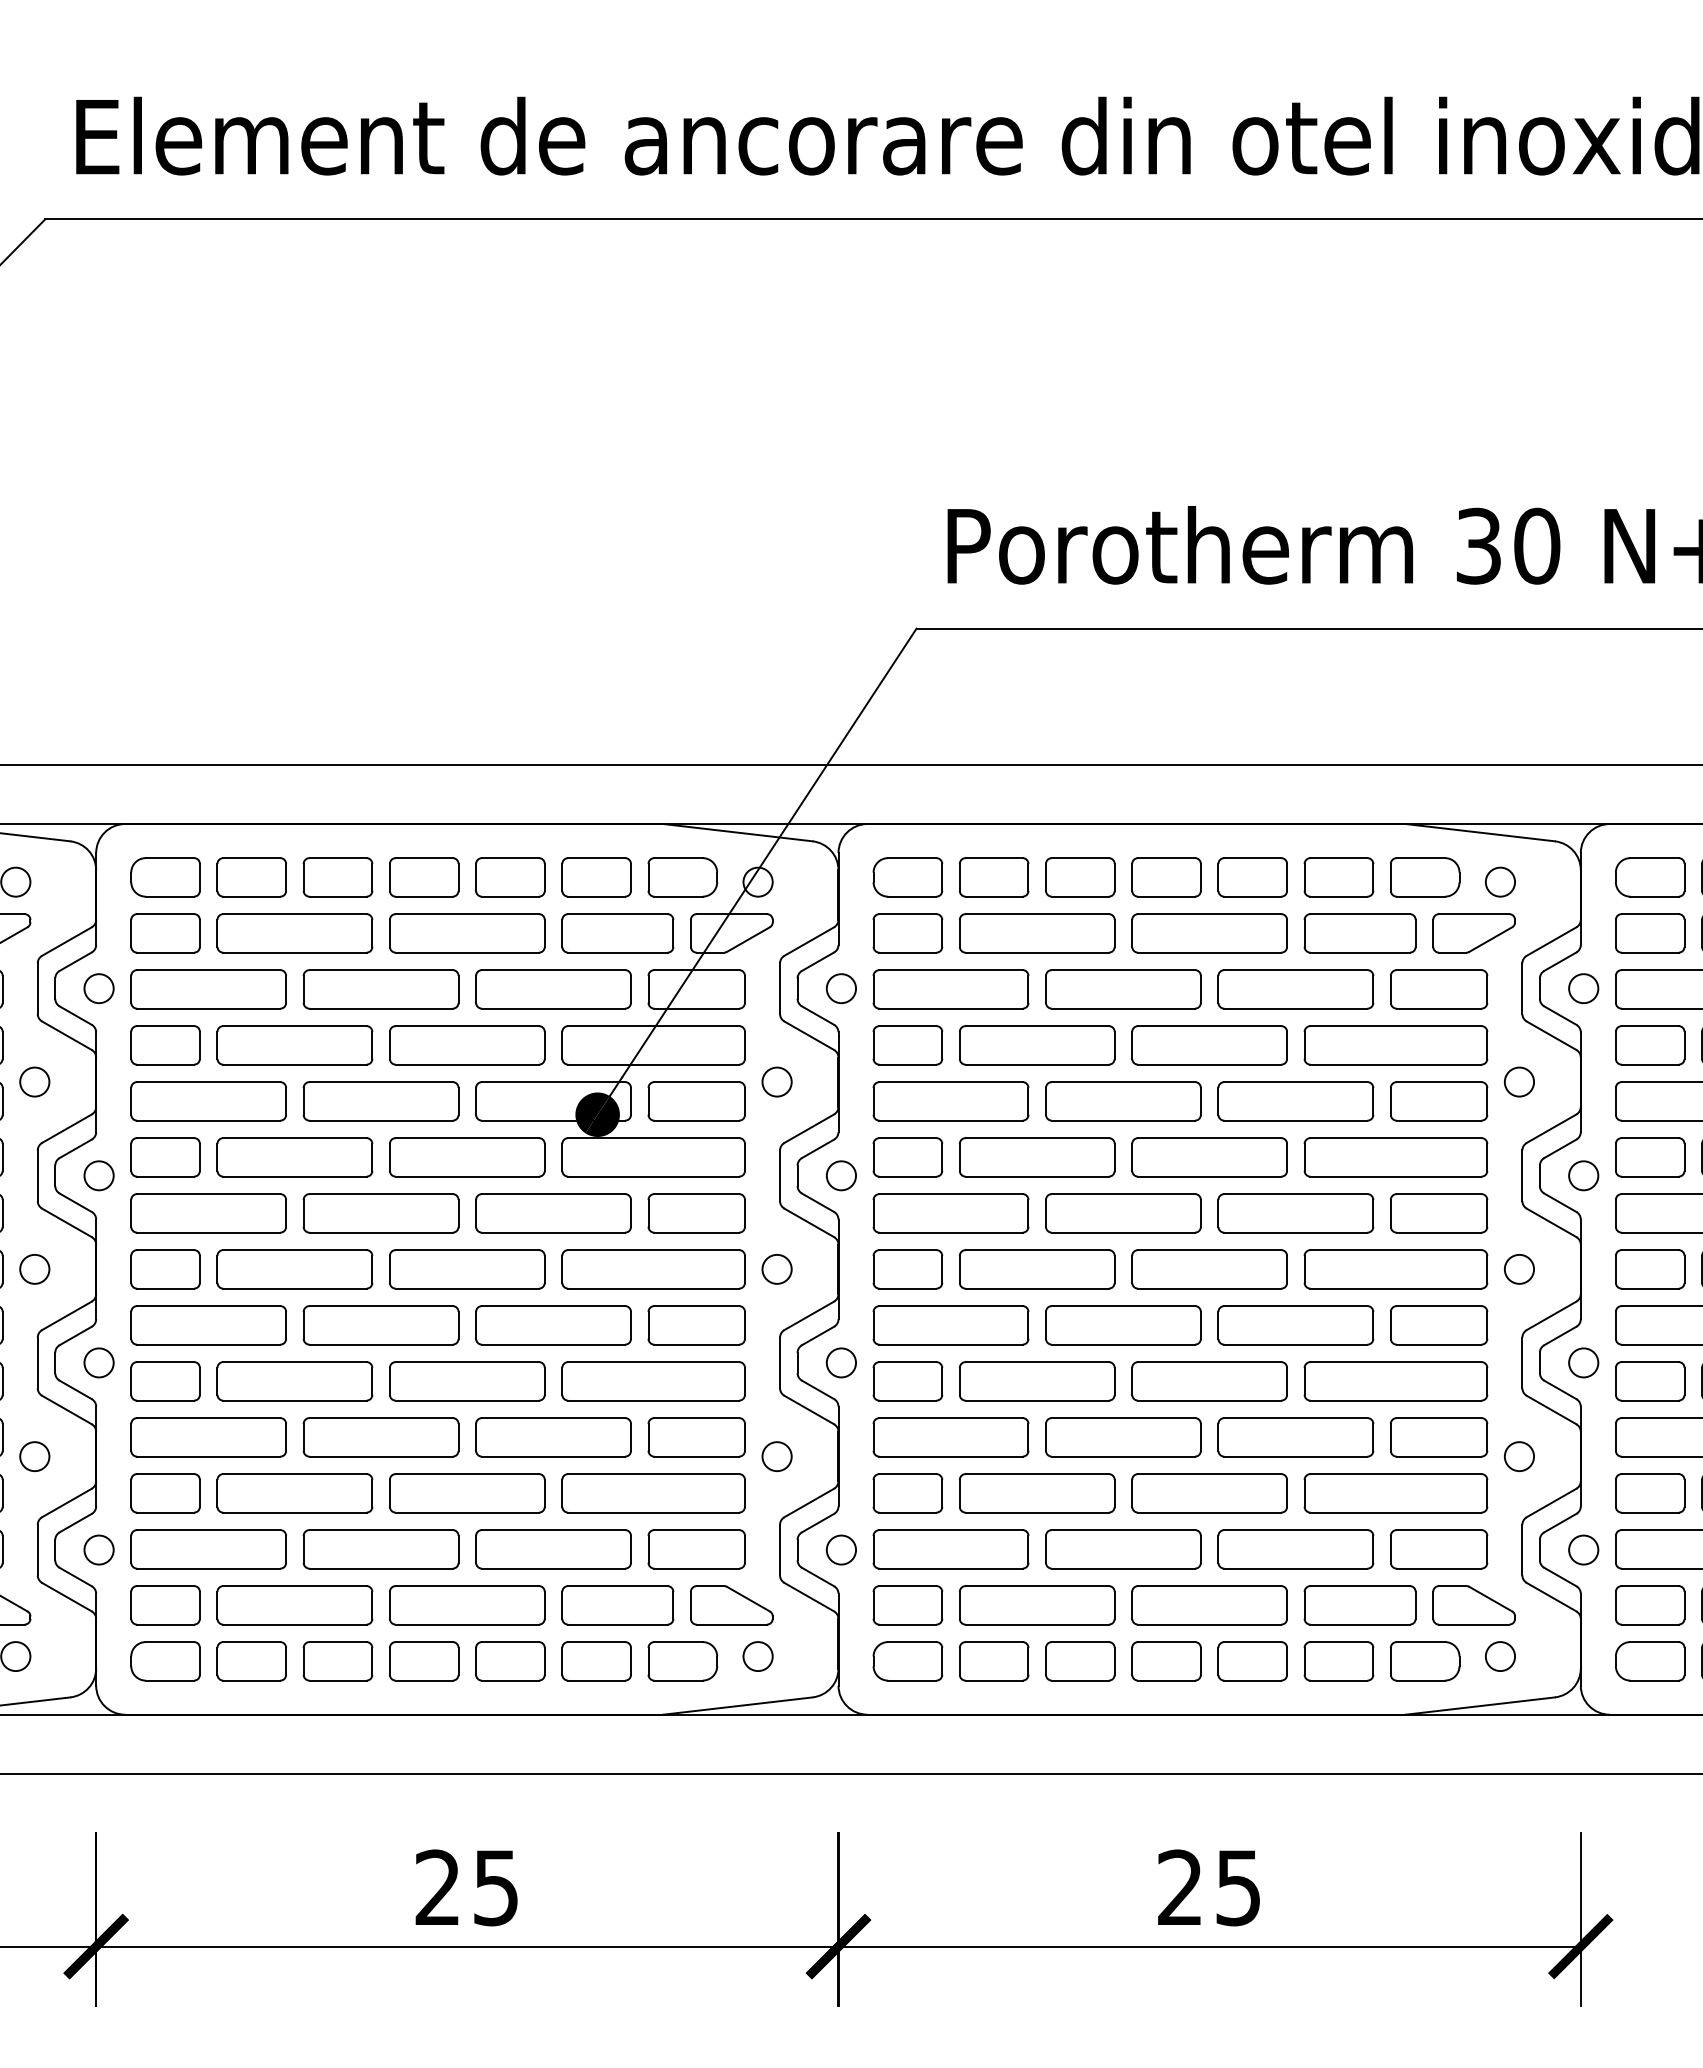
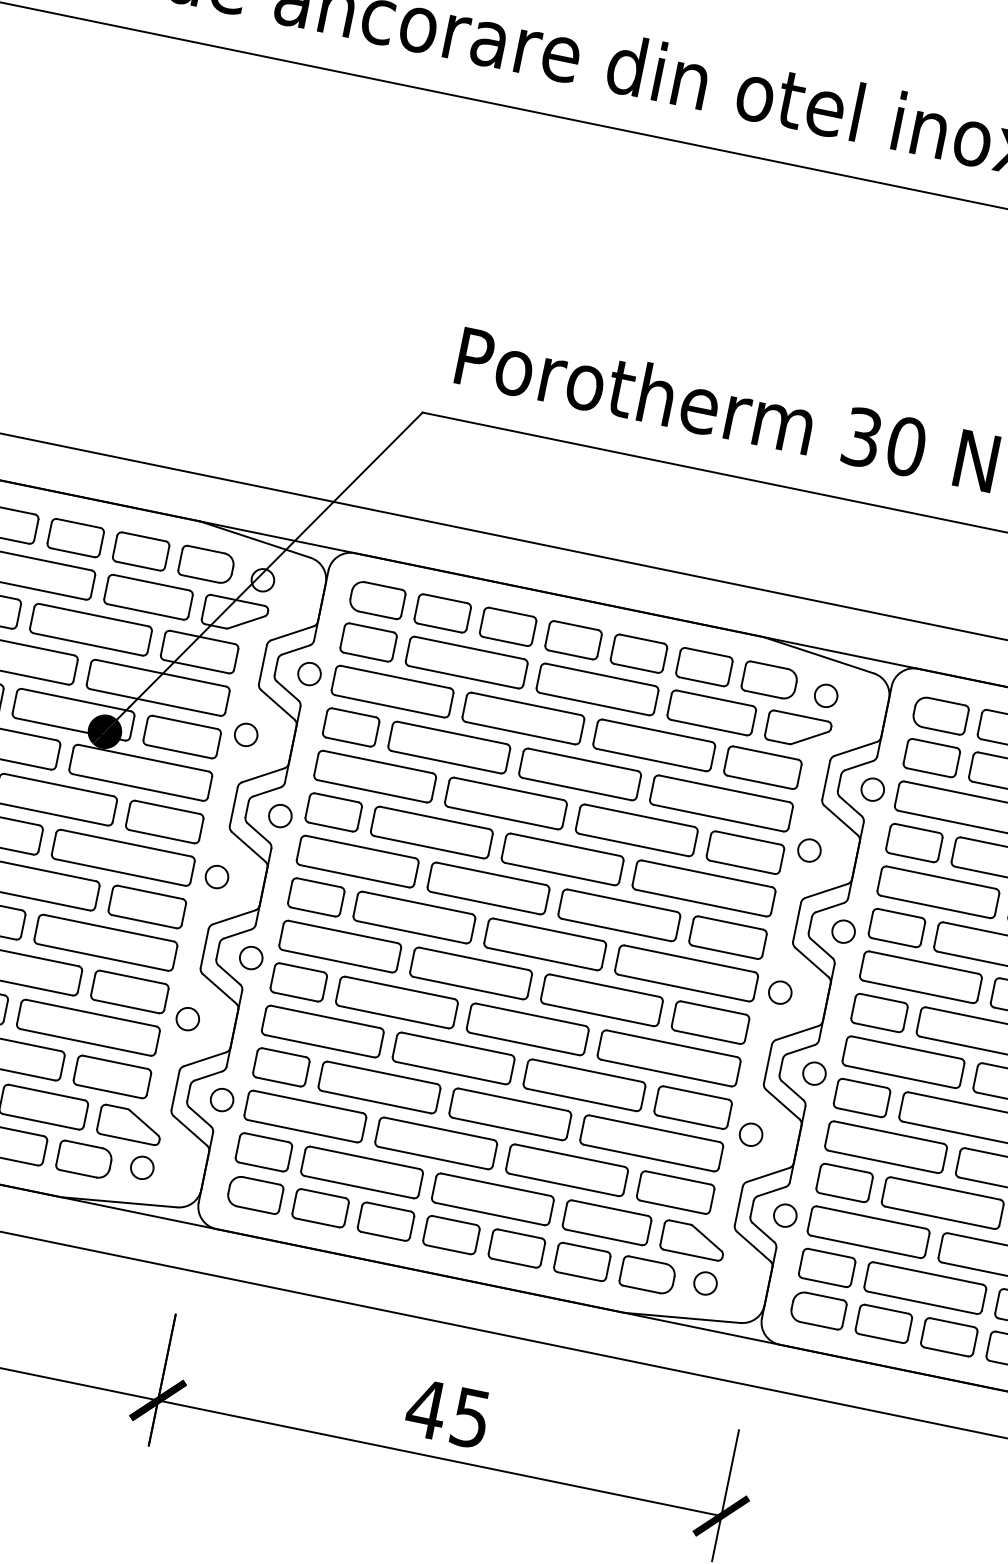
text: (1179, 1886) -> (426, 1407), 25 -> 45

